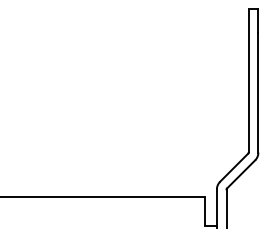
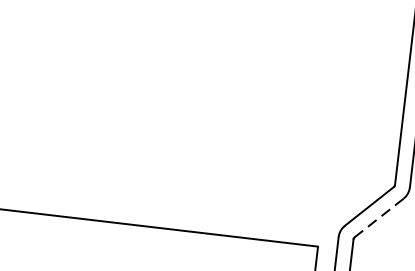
line: (240, 174) -> (378, 218), solid -> dashed

